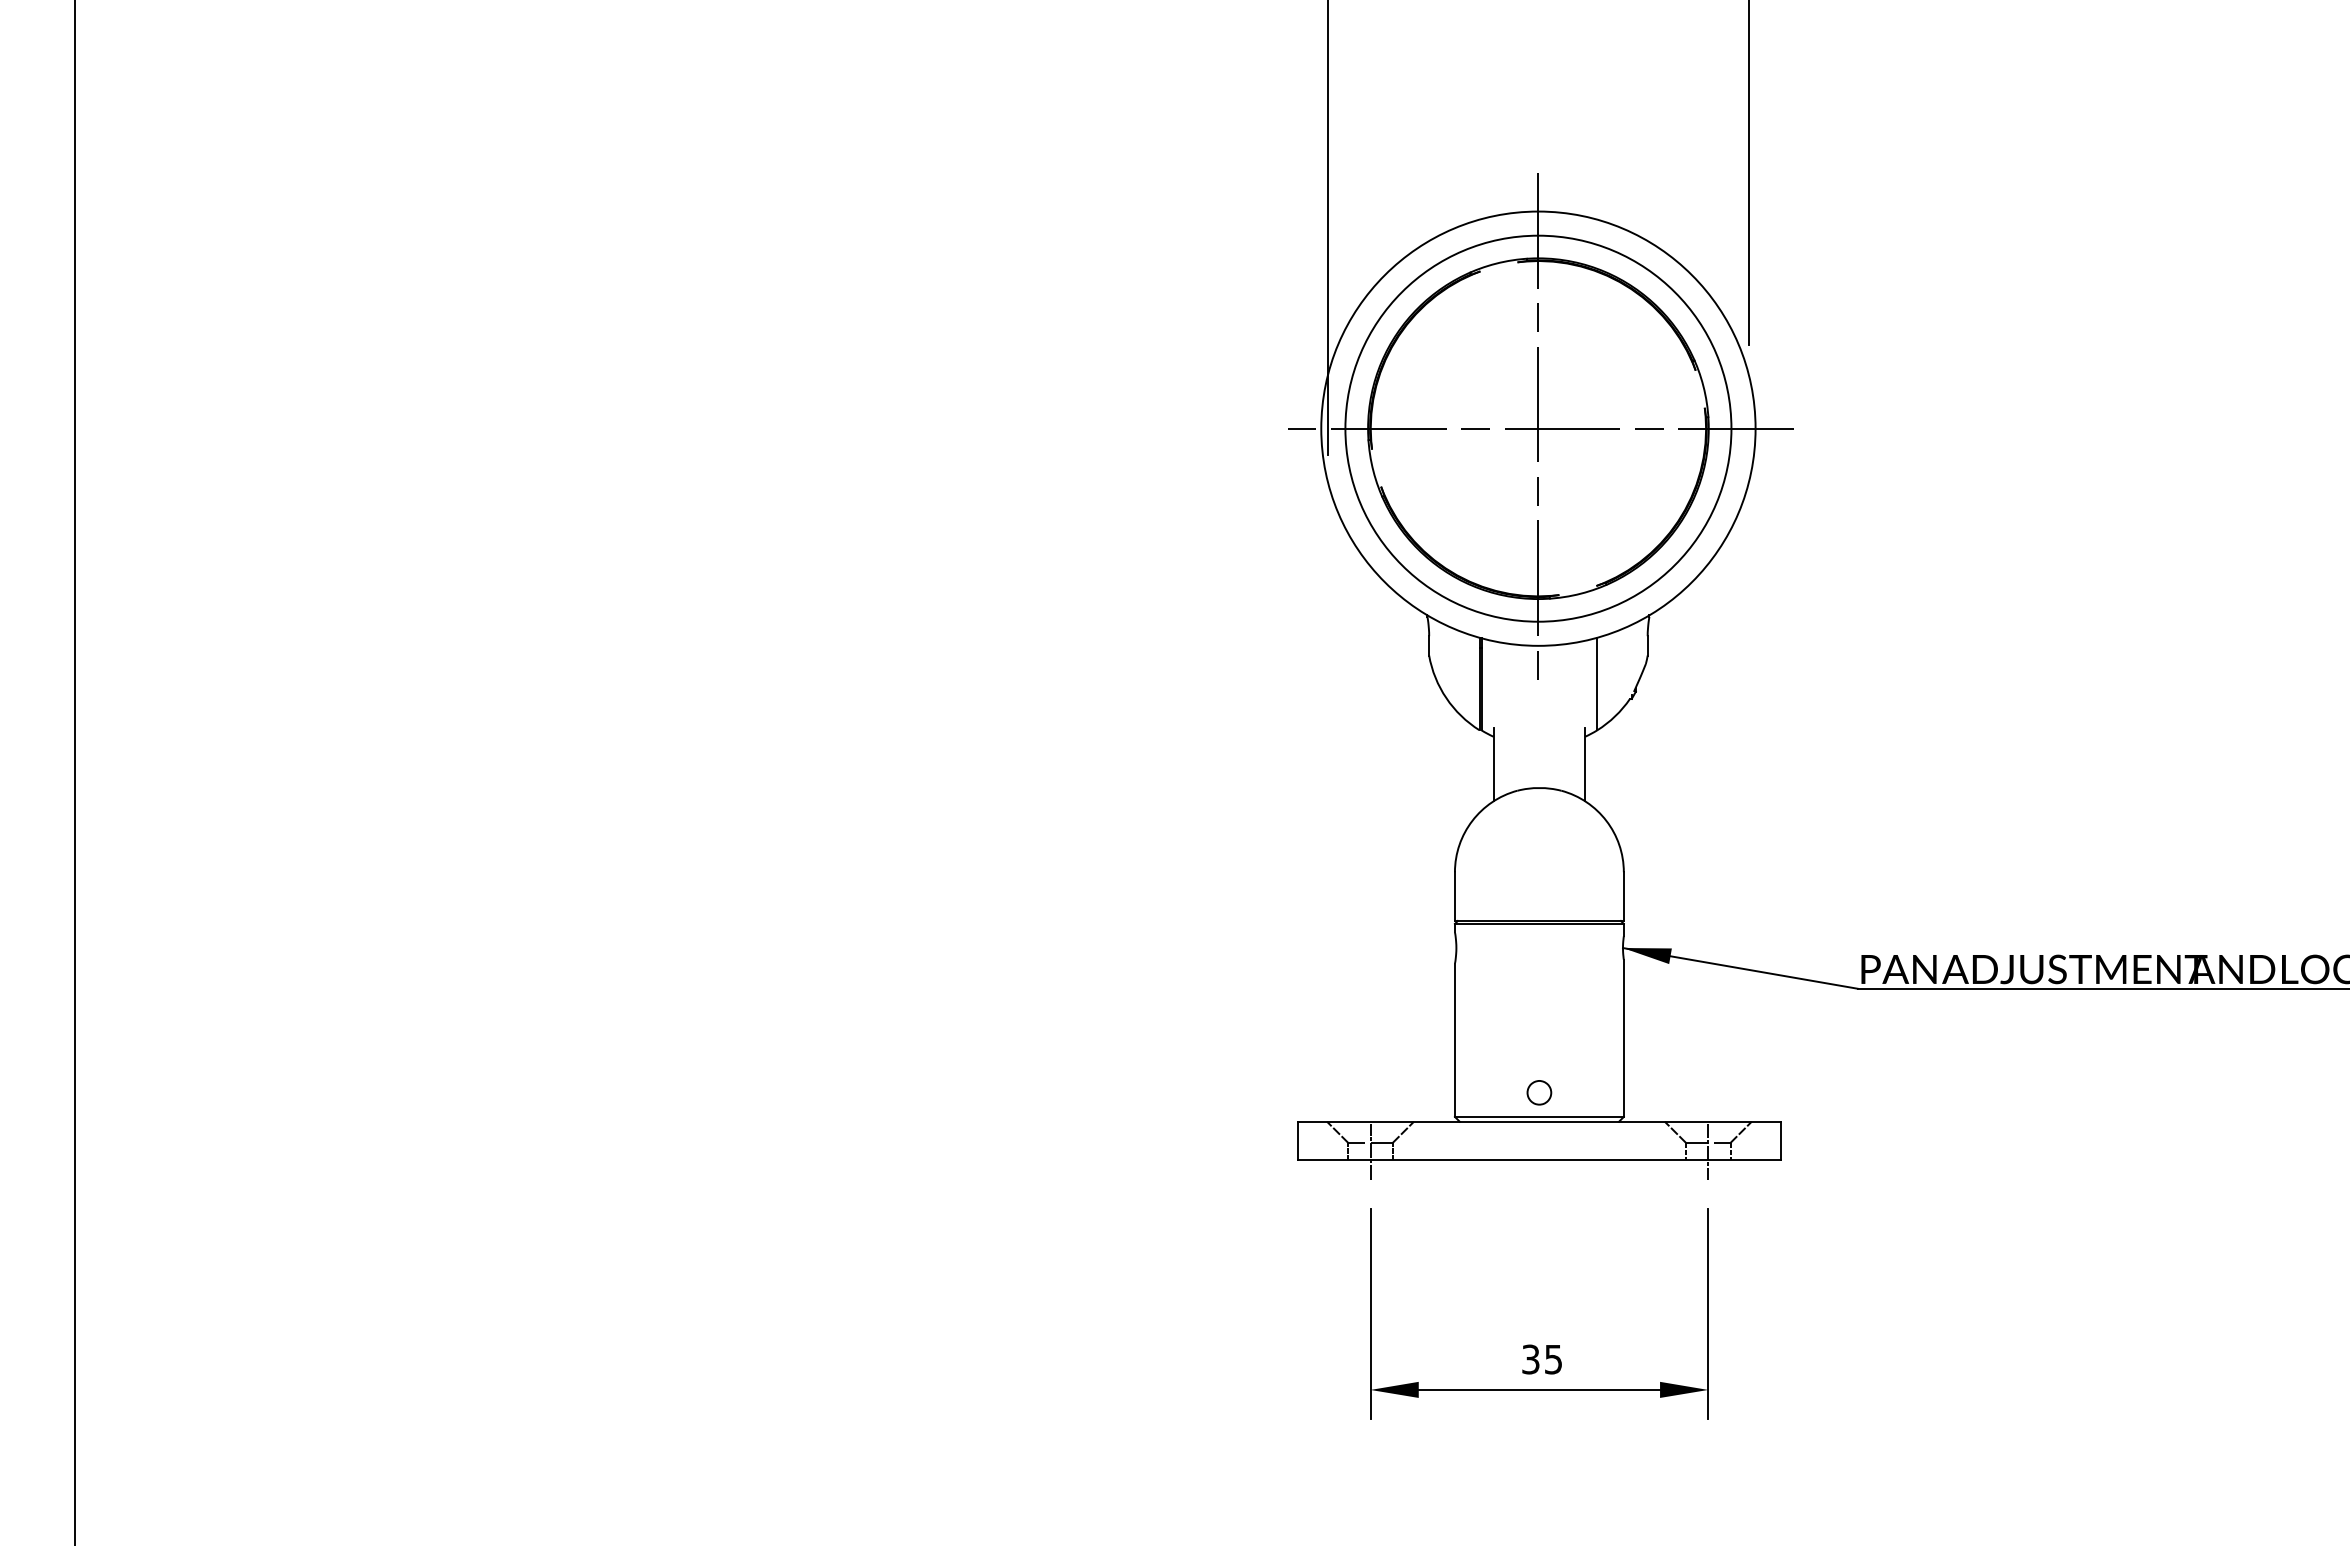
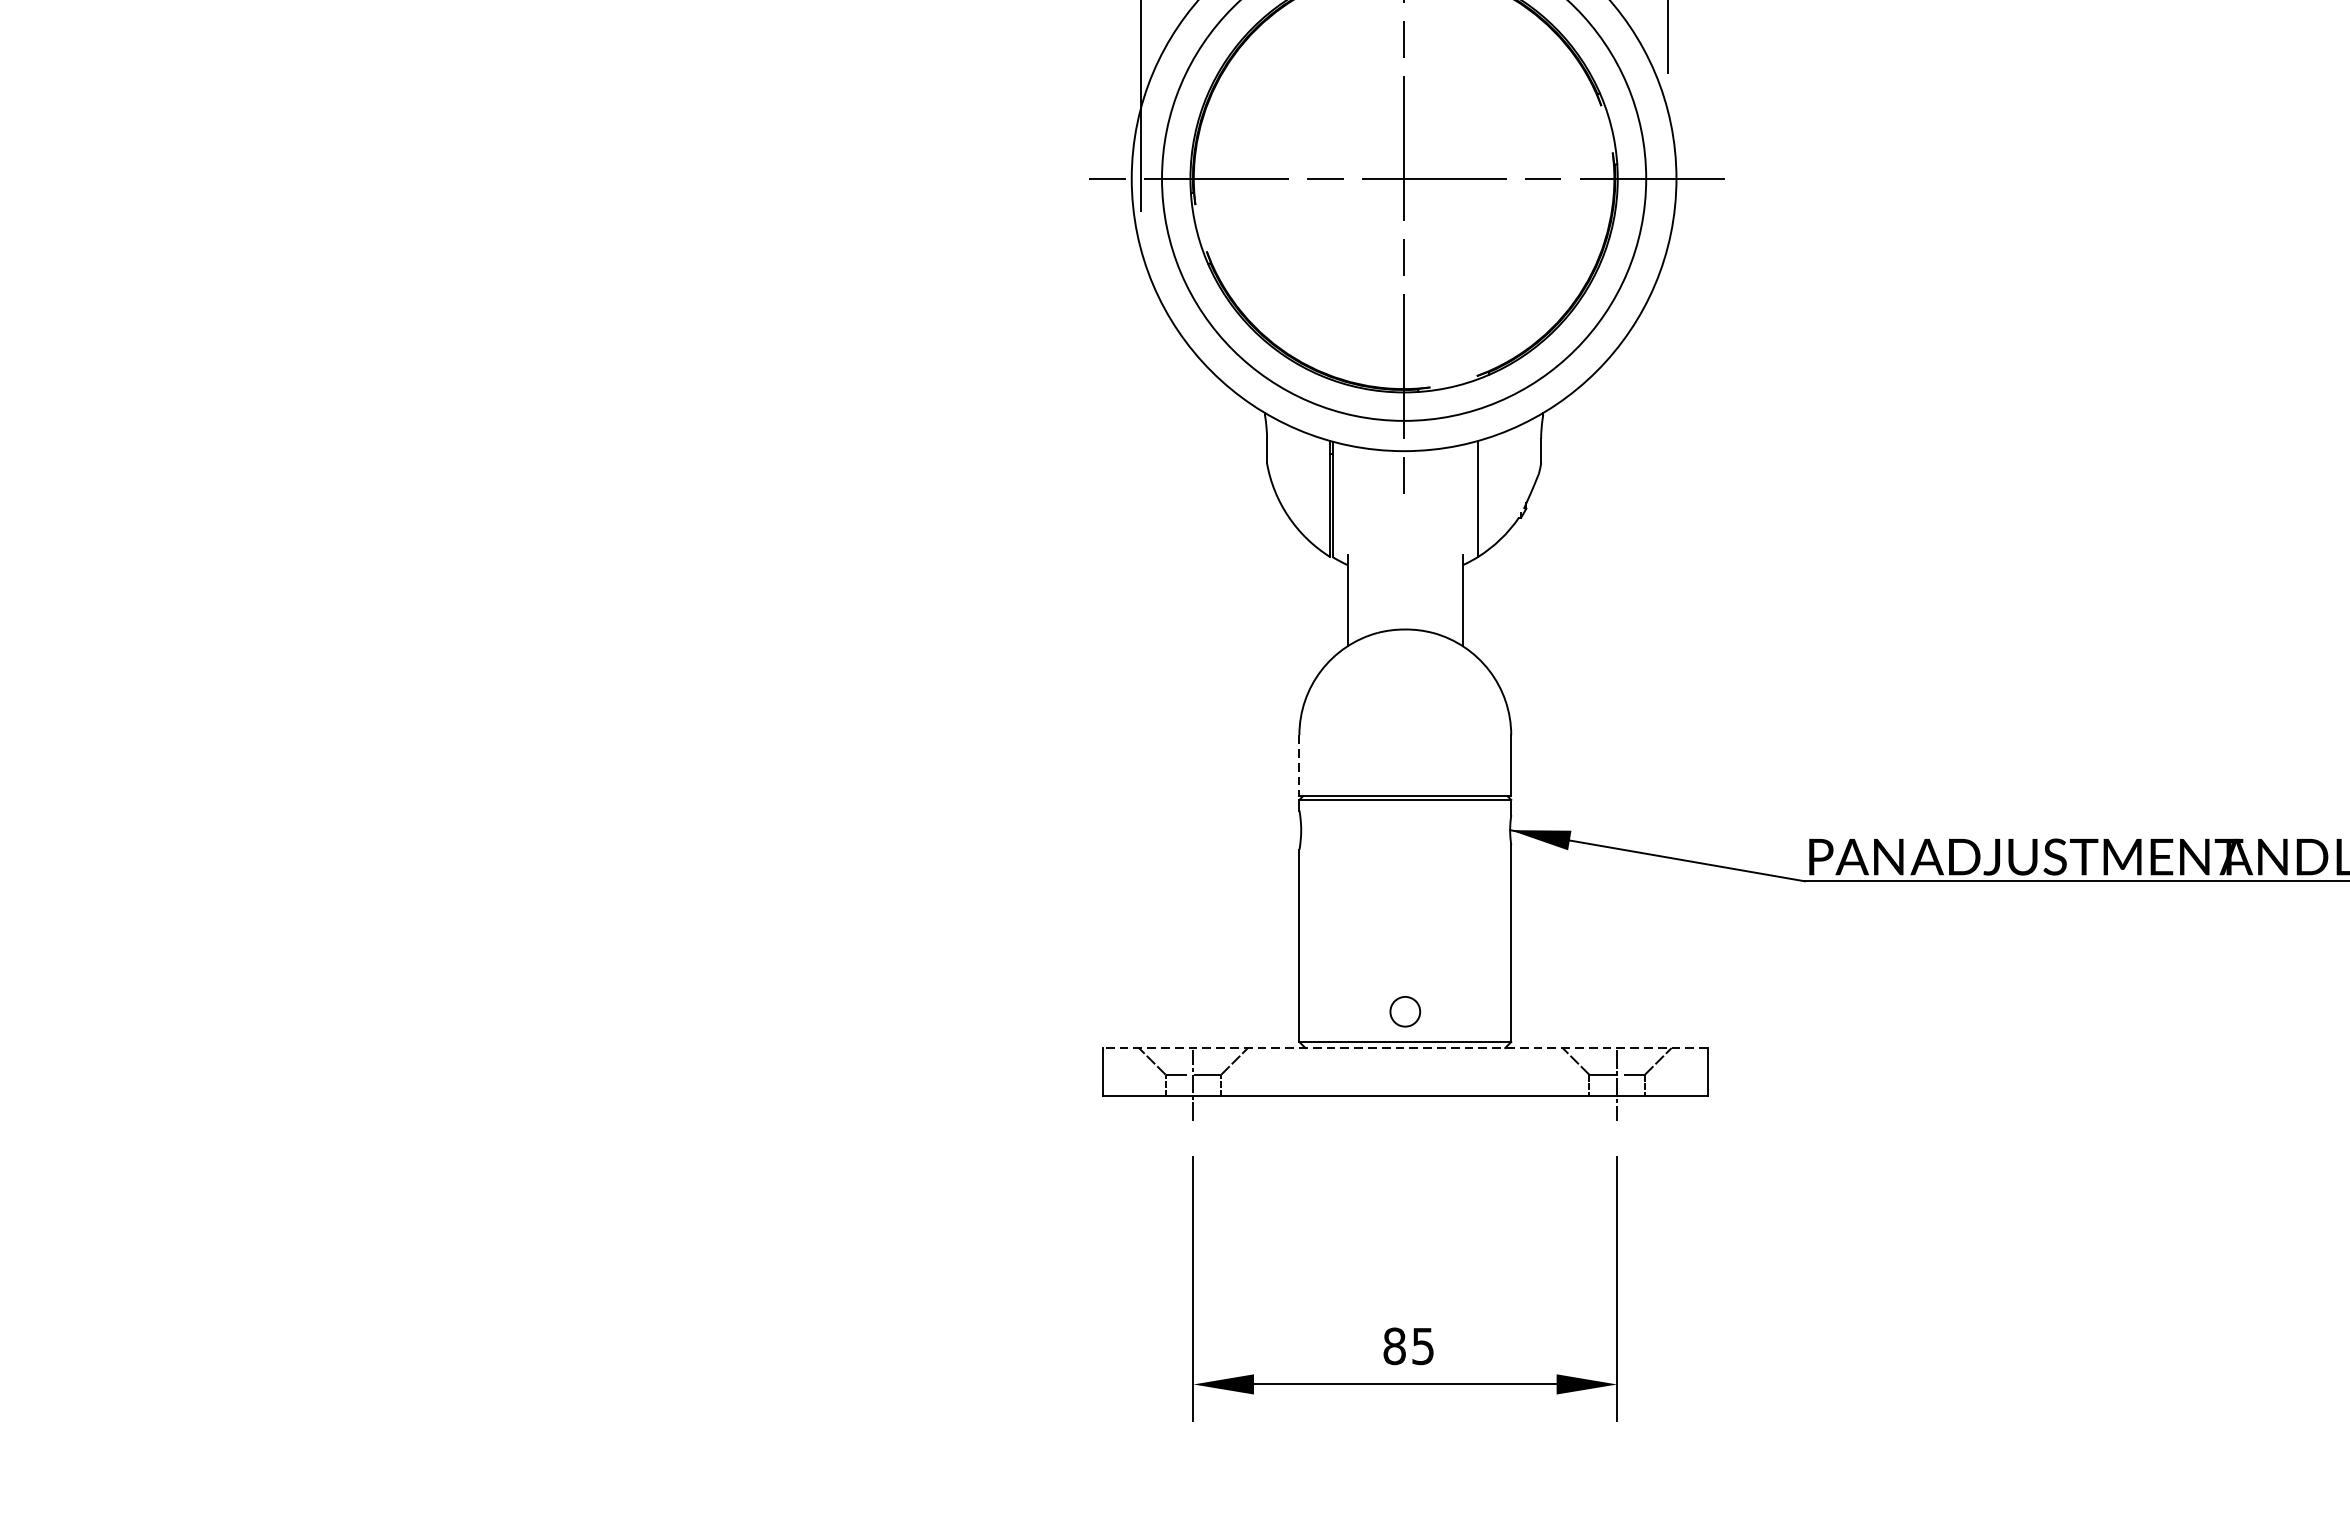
line: (1454, 897) -> (1298, 766), solid -> dashed
line: (1538, 1121) -> (1404, 1047), solid -> dashed
text: (1530, 1359) -> (1394, 1346), 35 -> 85

